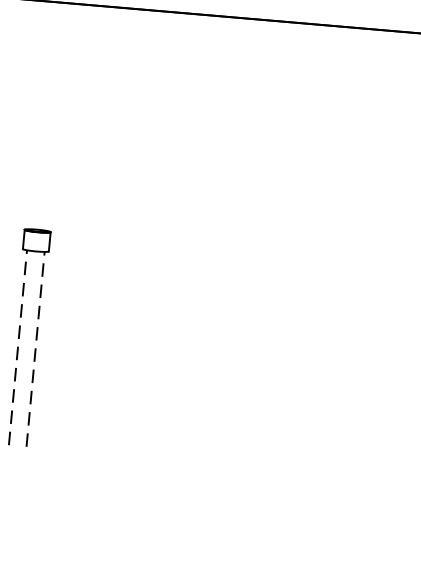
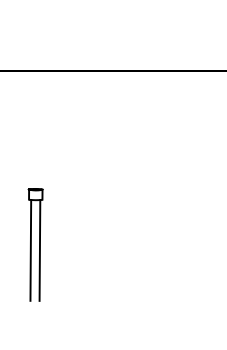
line: (17, 345) -> (30, 249), dashed -> solid
line: (34, 347) -> (39, 249), dashed -> solid

